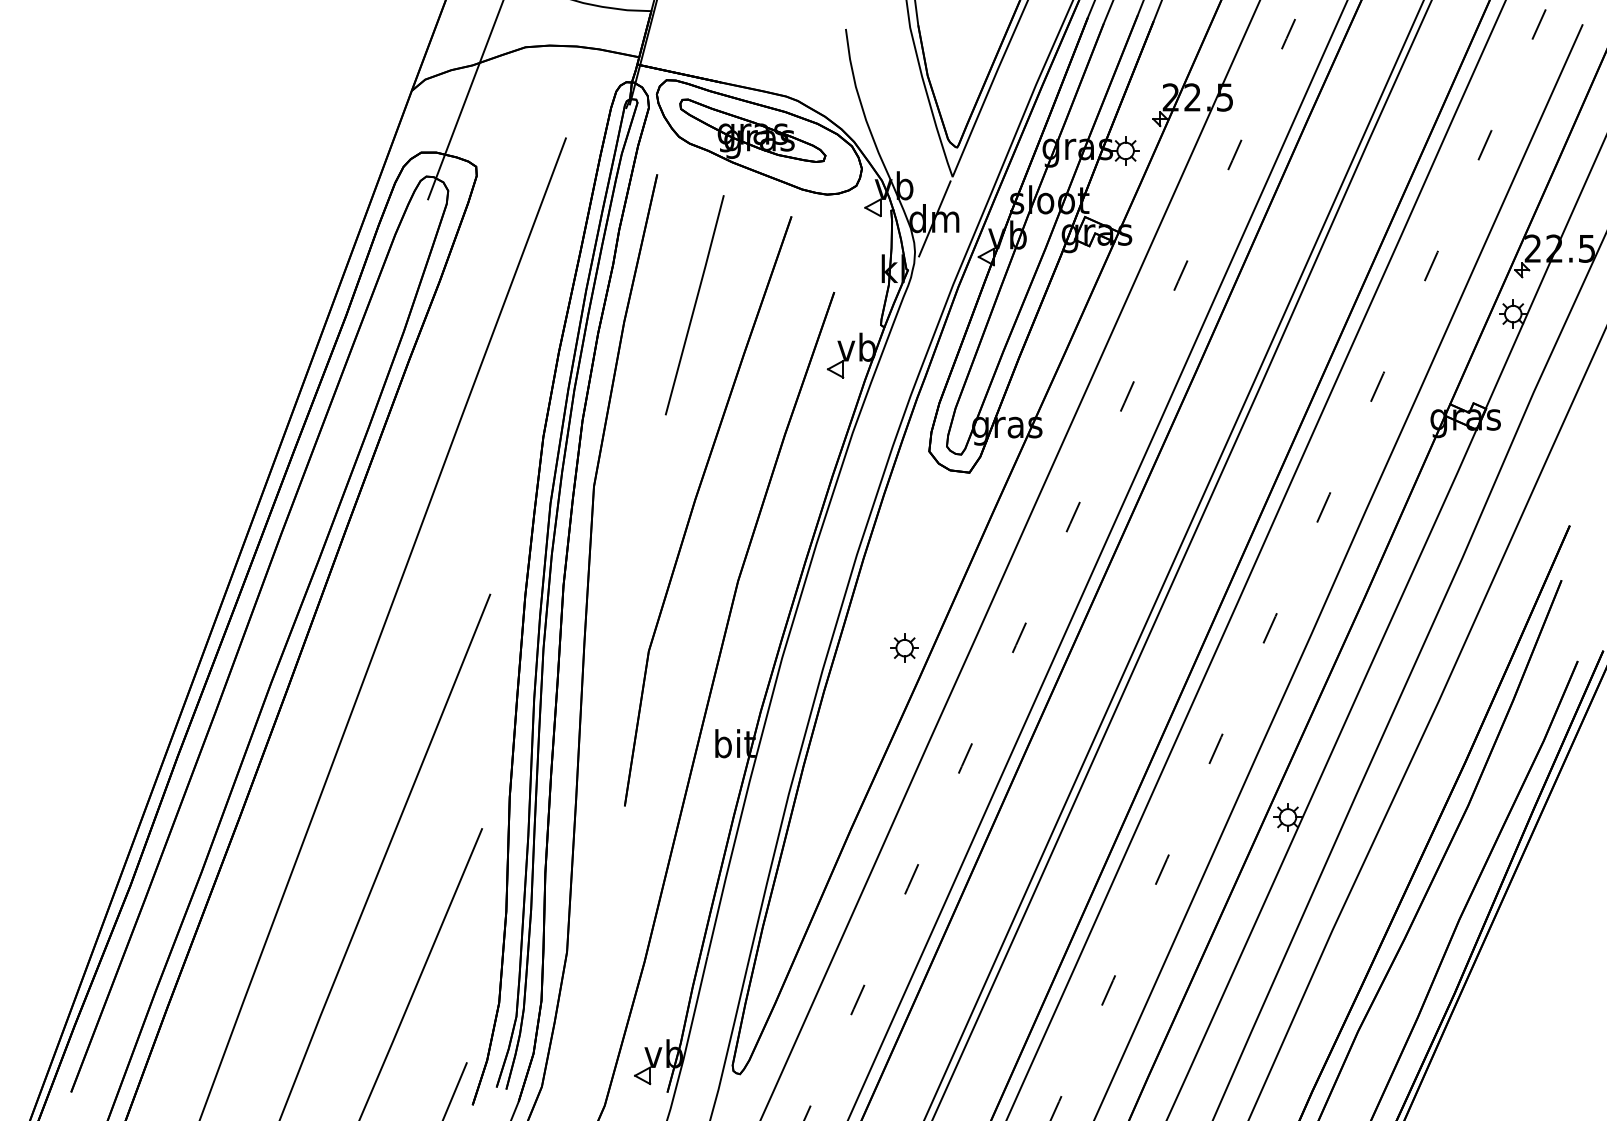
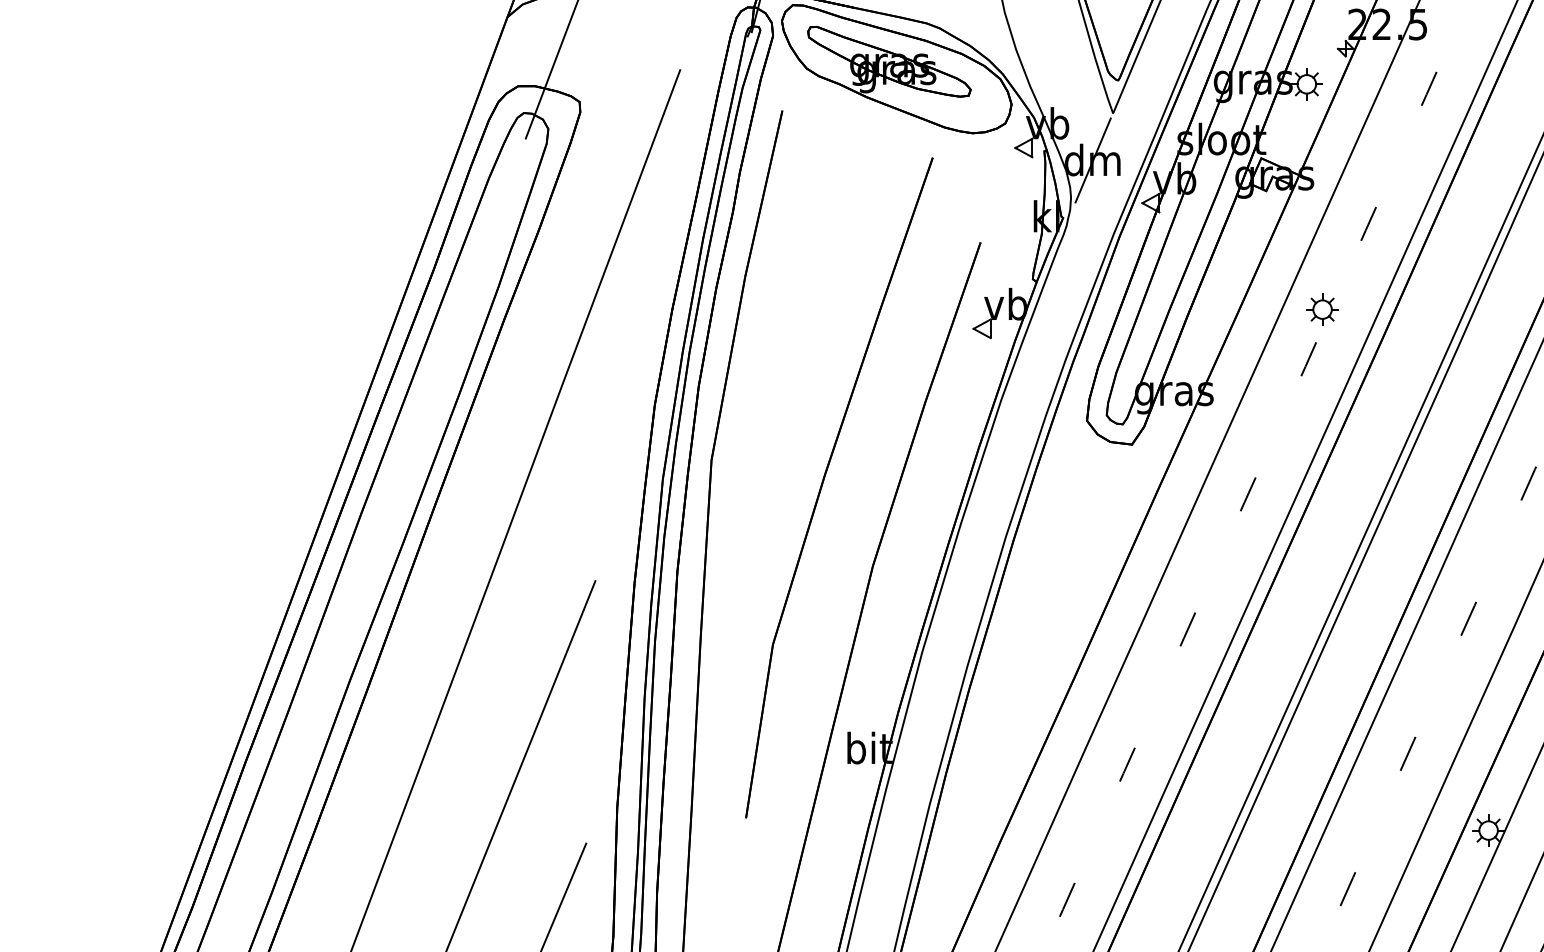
line: (694, 305) -> (824, 257), removed
part: (904, 647) -> (1322, 308), moved

